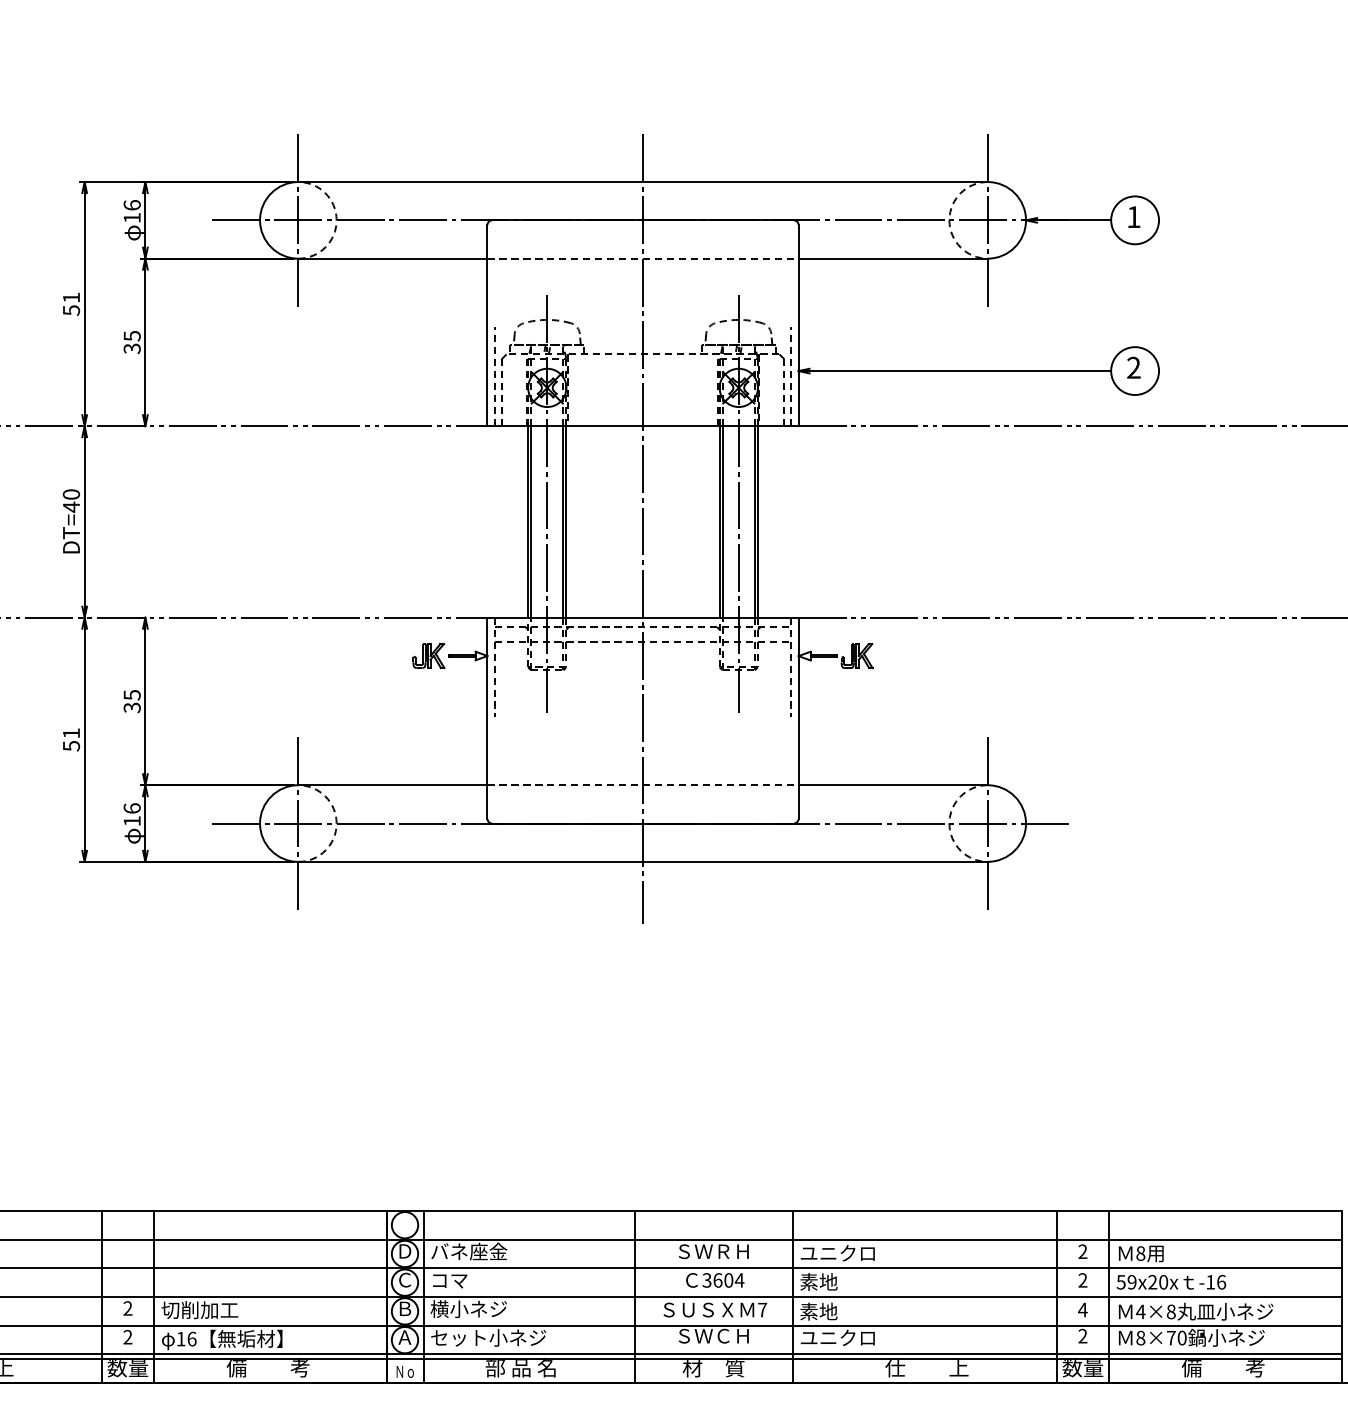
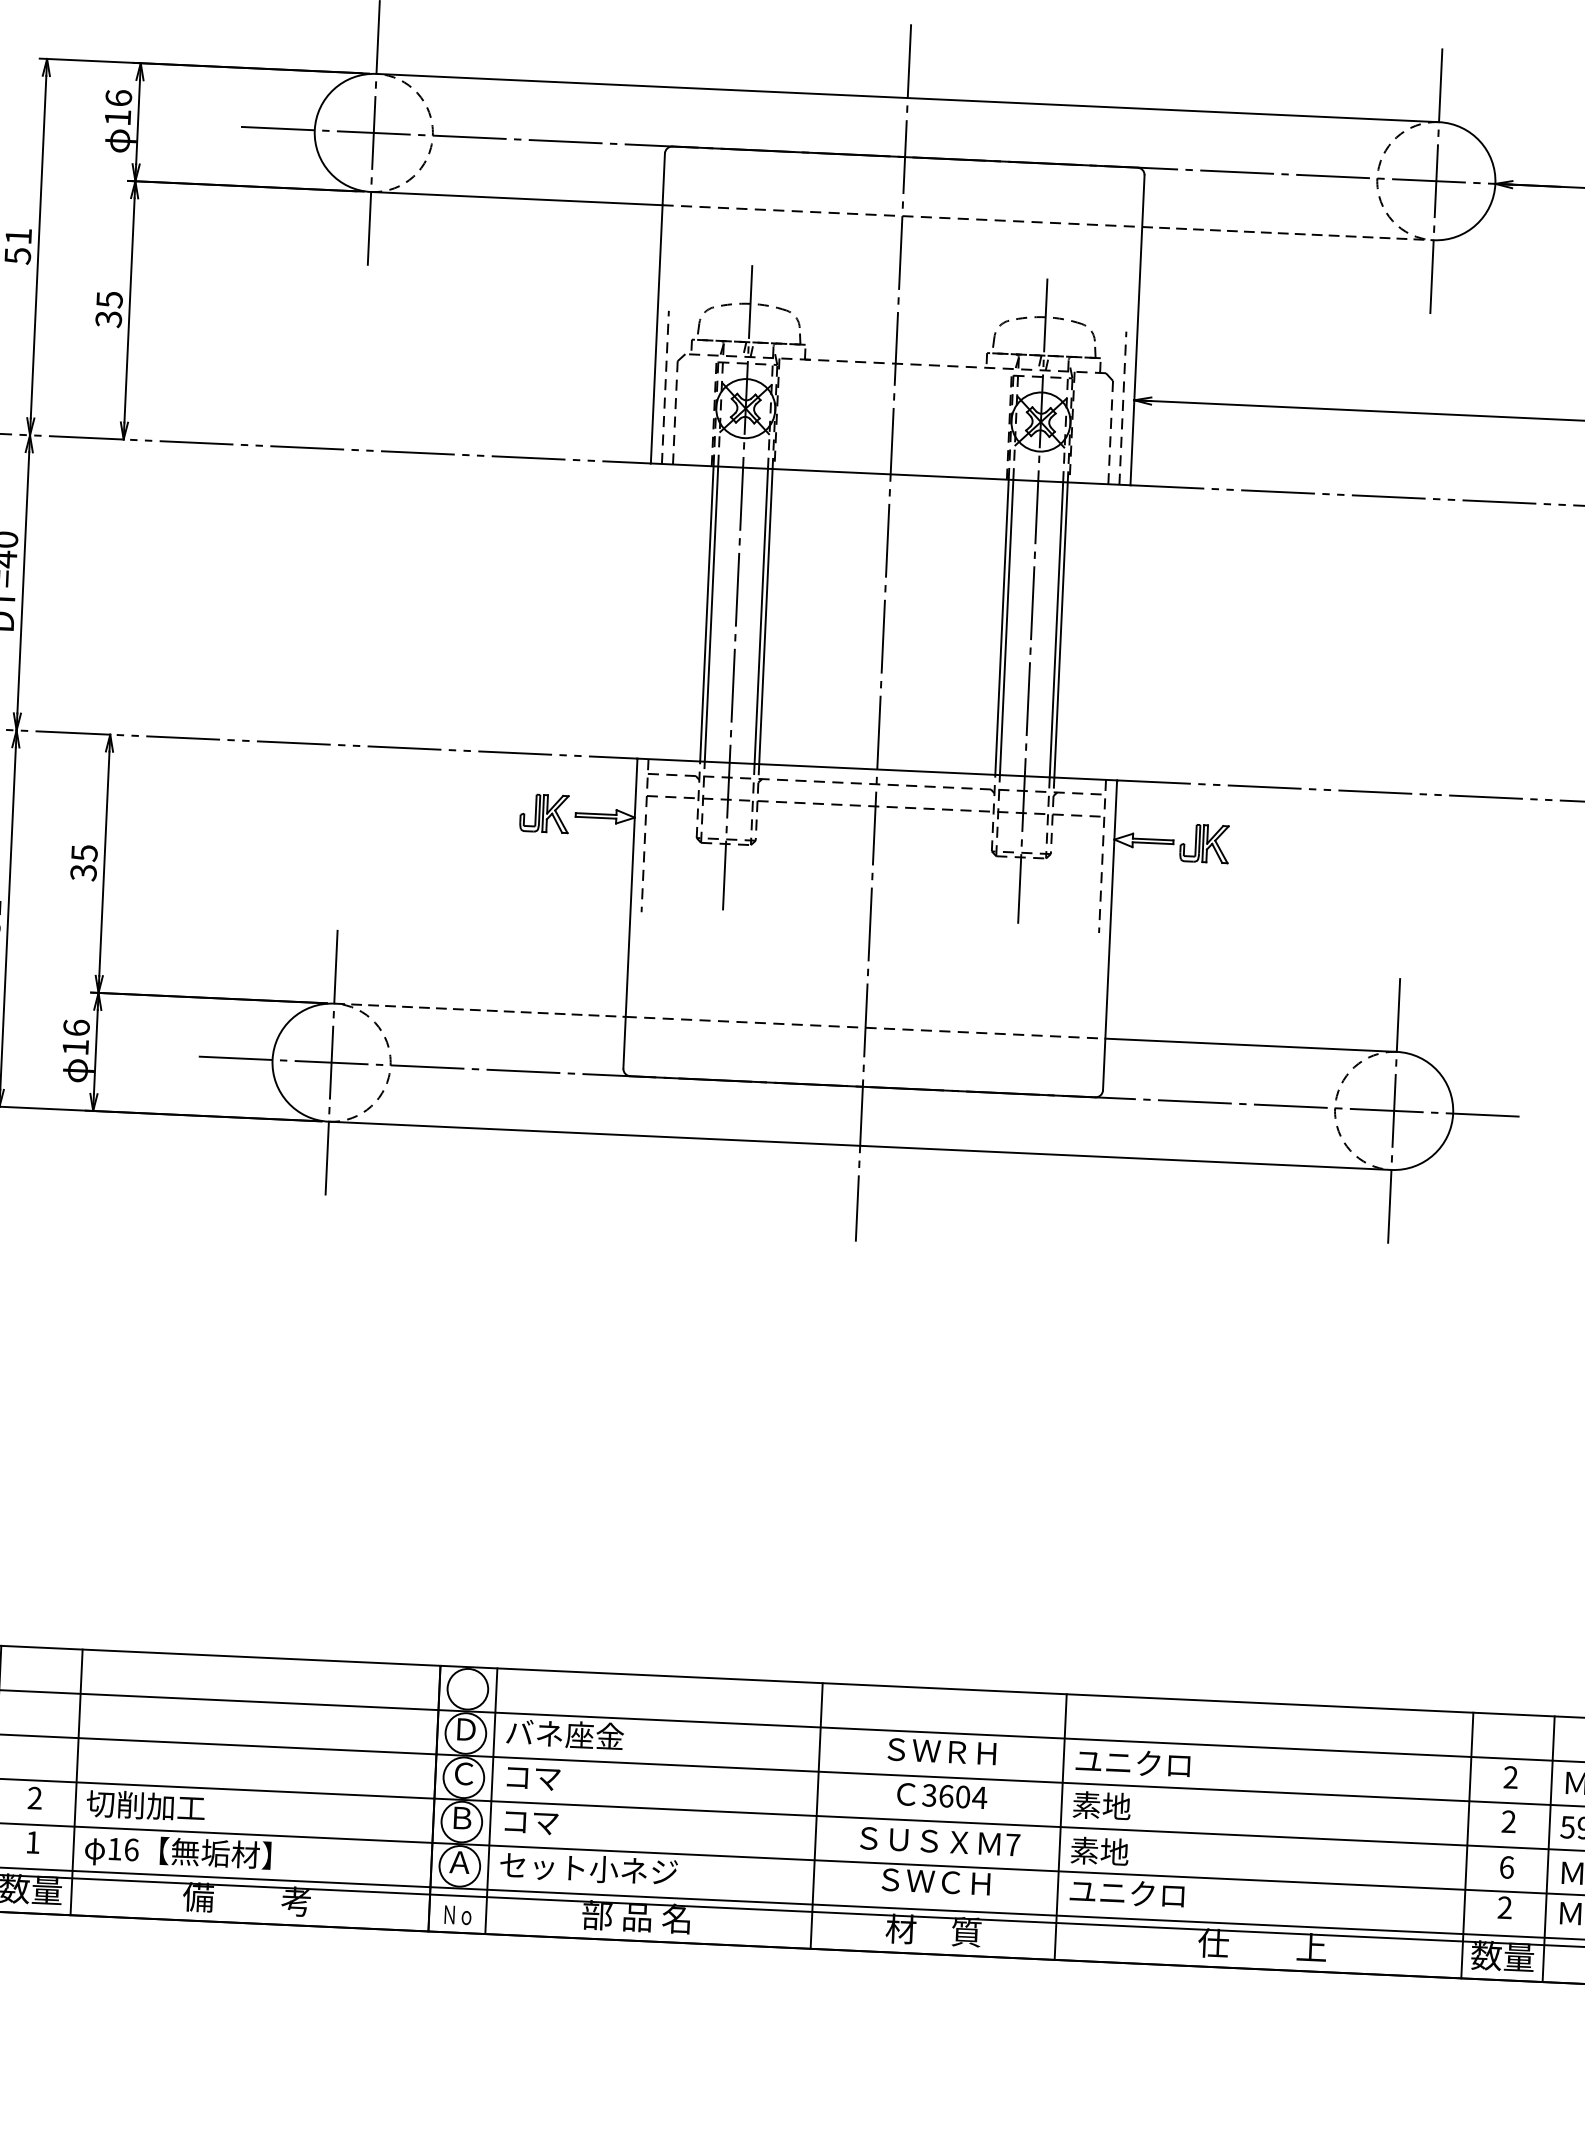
line: (893, 258) -> (1288, 233), solid -> dashed
line: (392, 785) -> (479, 1010), solid -> dashed
text: (468, 1309) -> (559, 1823), 横小ネジ -> コマ
text: (1082, 1309) -> (1506, 1866), 4 -> 6
text: (127, 1336) -> (32, 1841), 2 -> 1

